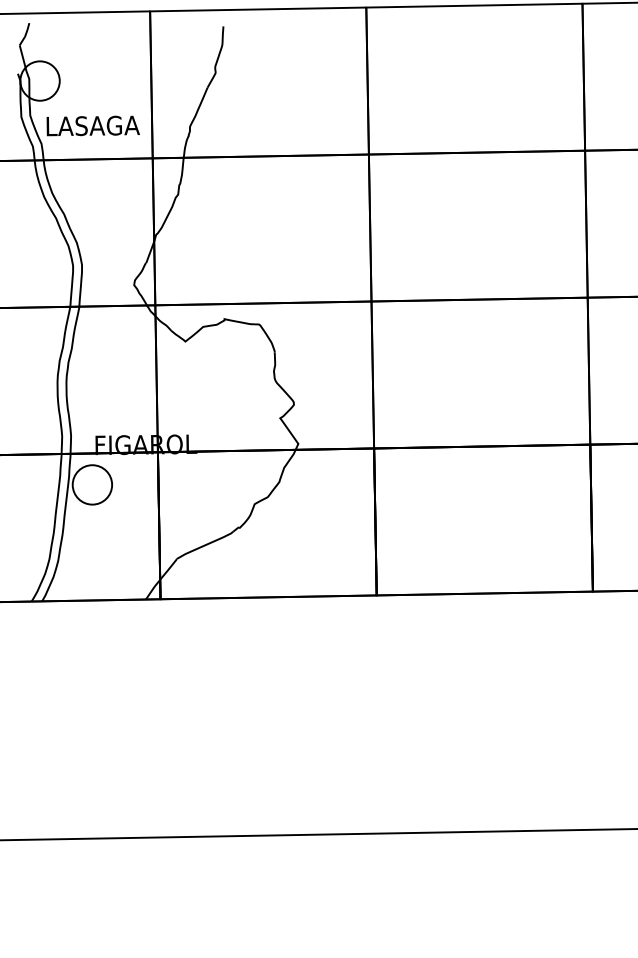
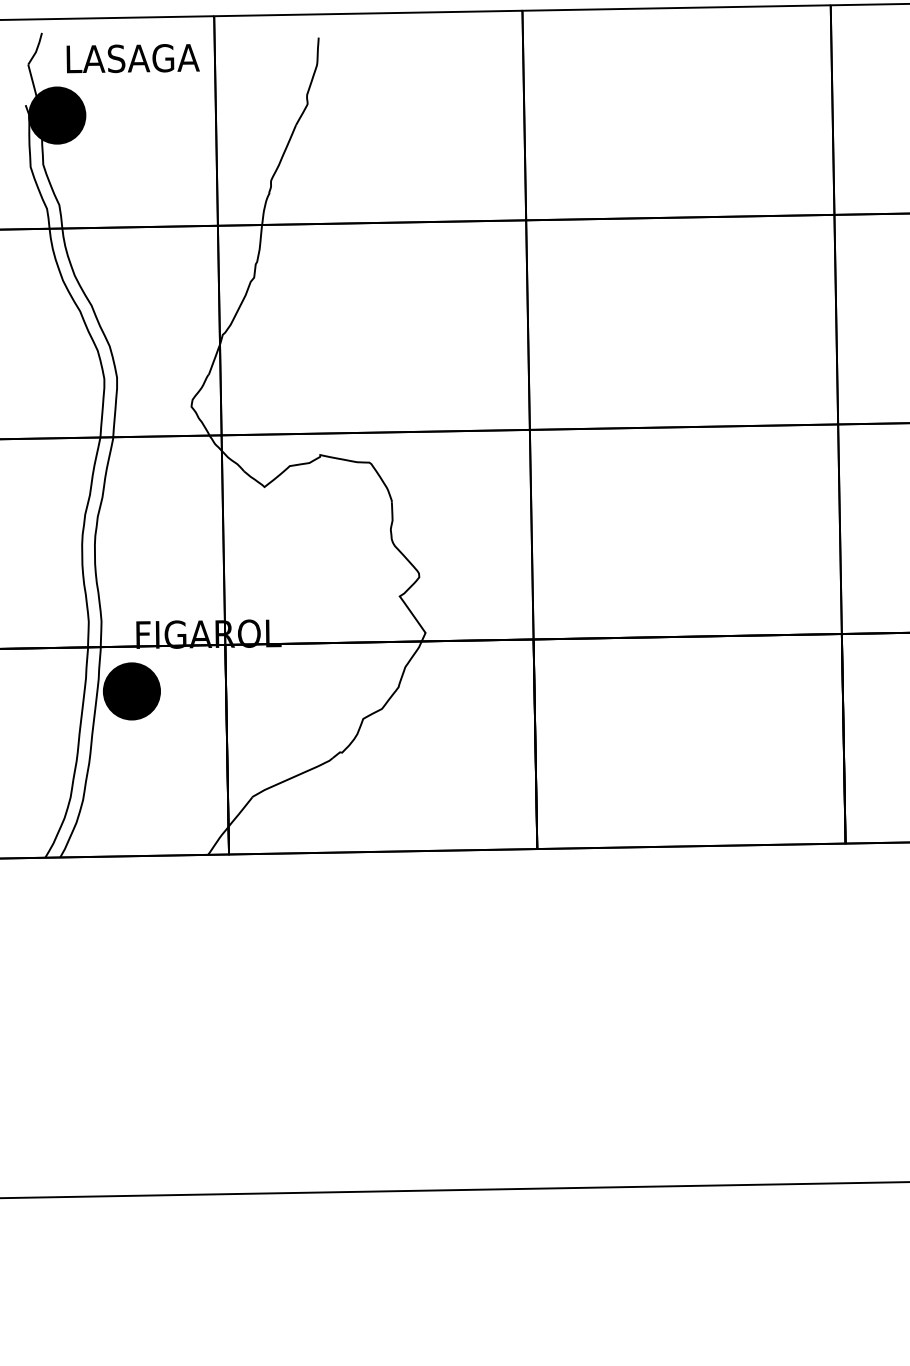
fill: (40, 81) -> (57, 115), added
text: (92, 125) -> (132, 58), moved
fill: (92, 484) -> (131, 691), added

